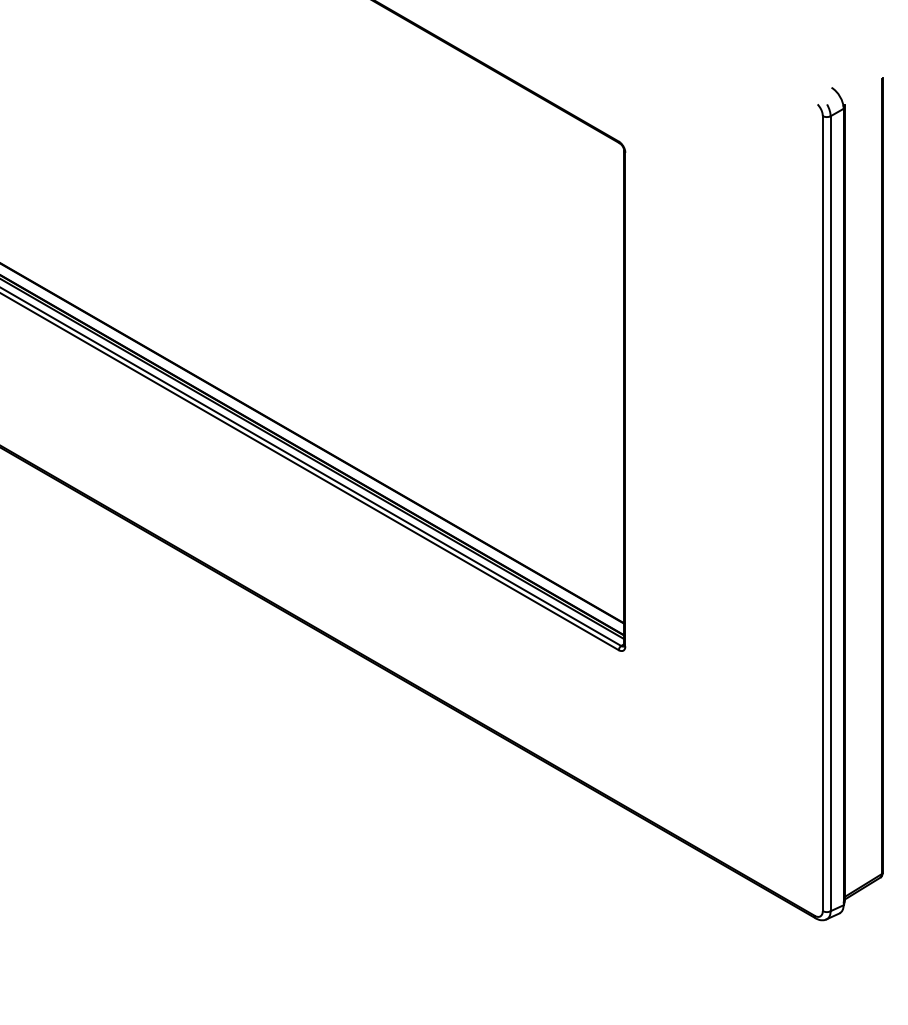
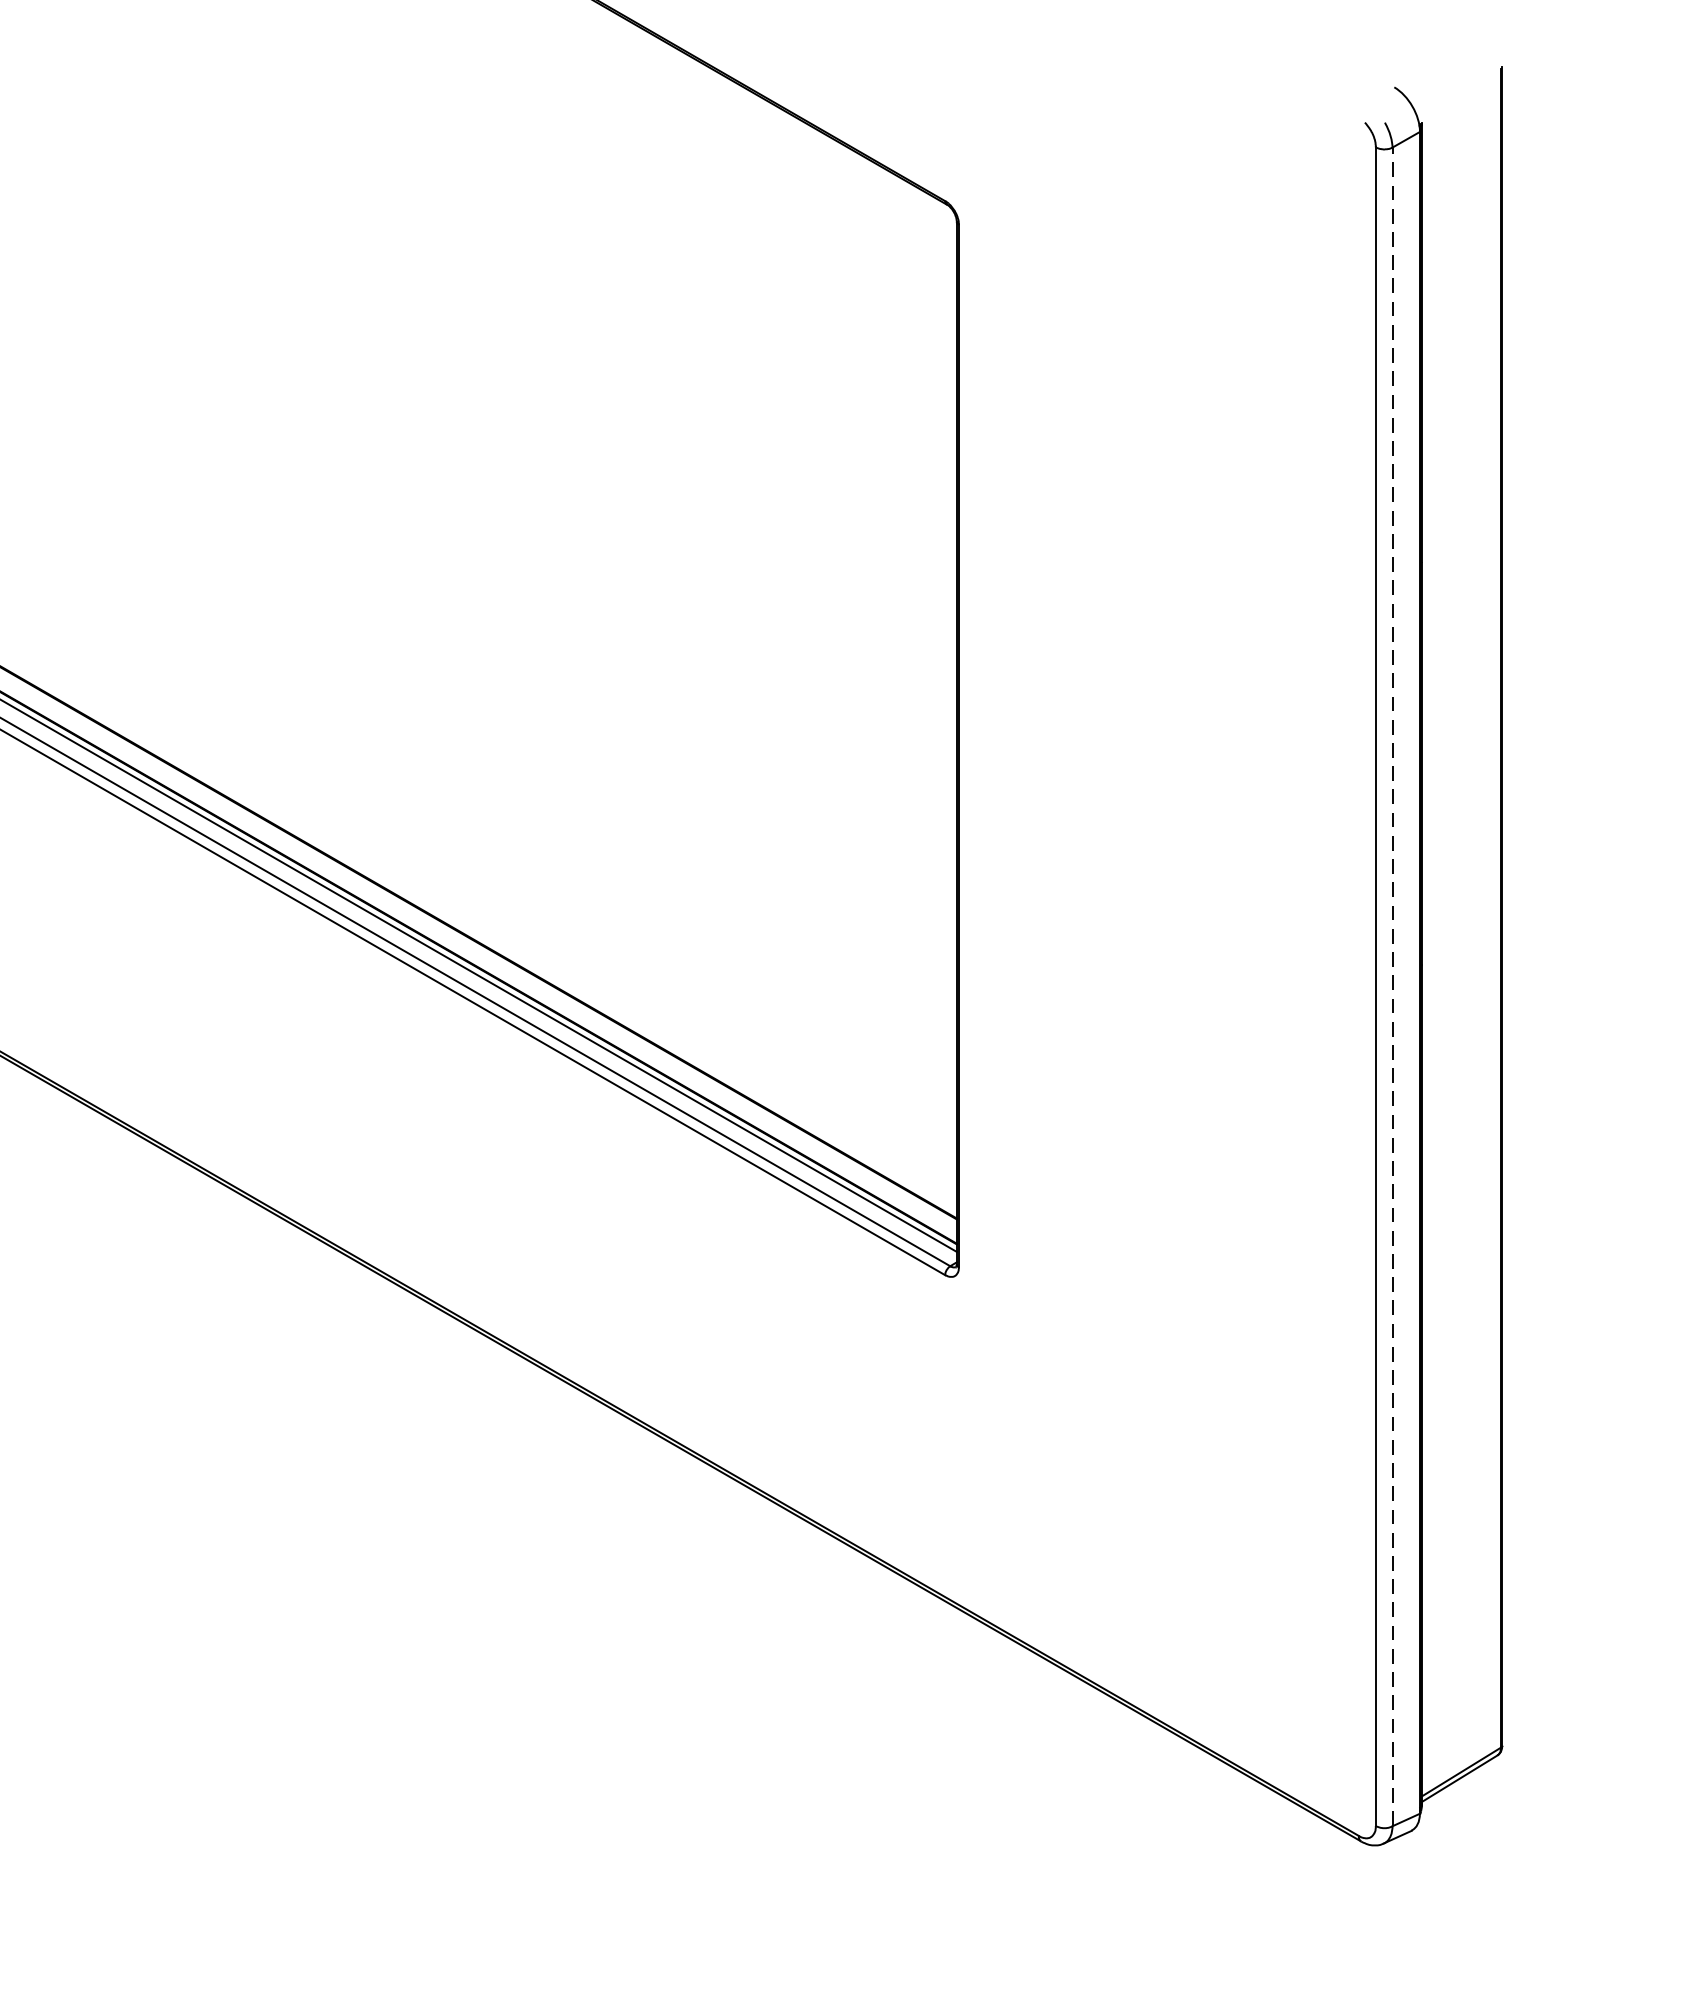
line: (830, 513) -> (1392, 986), solid -> dashed

